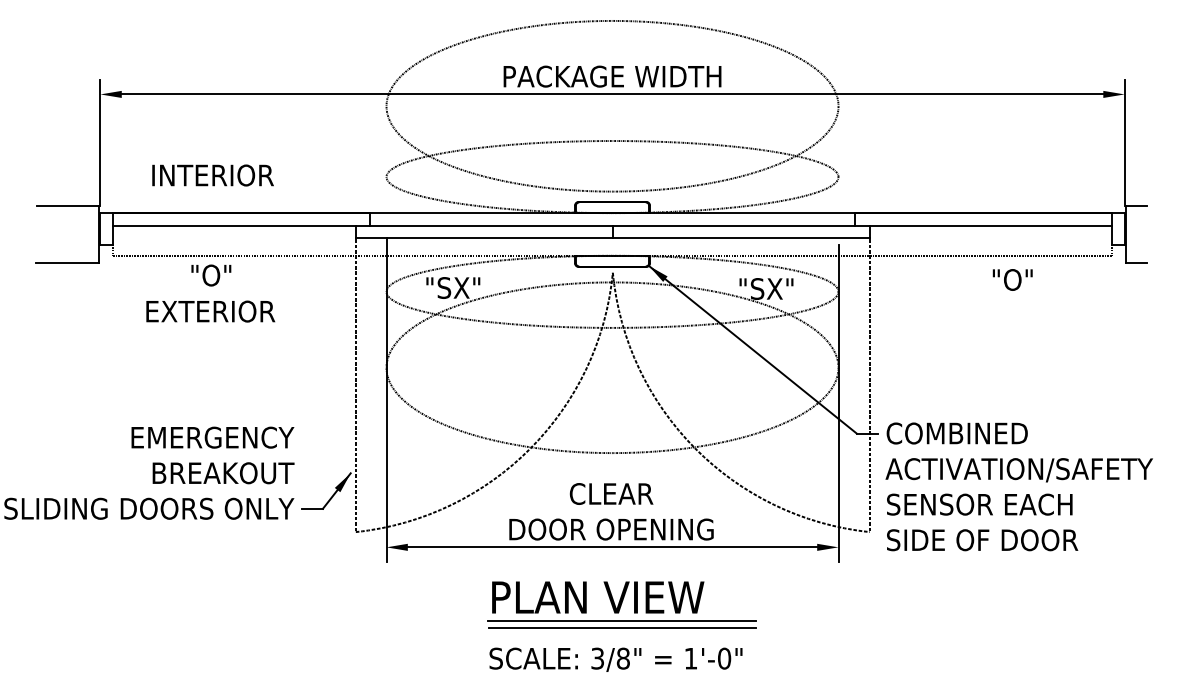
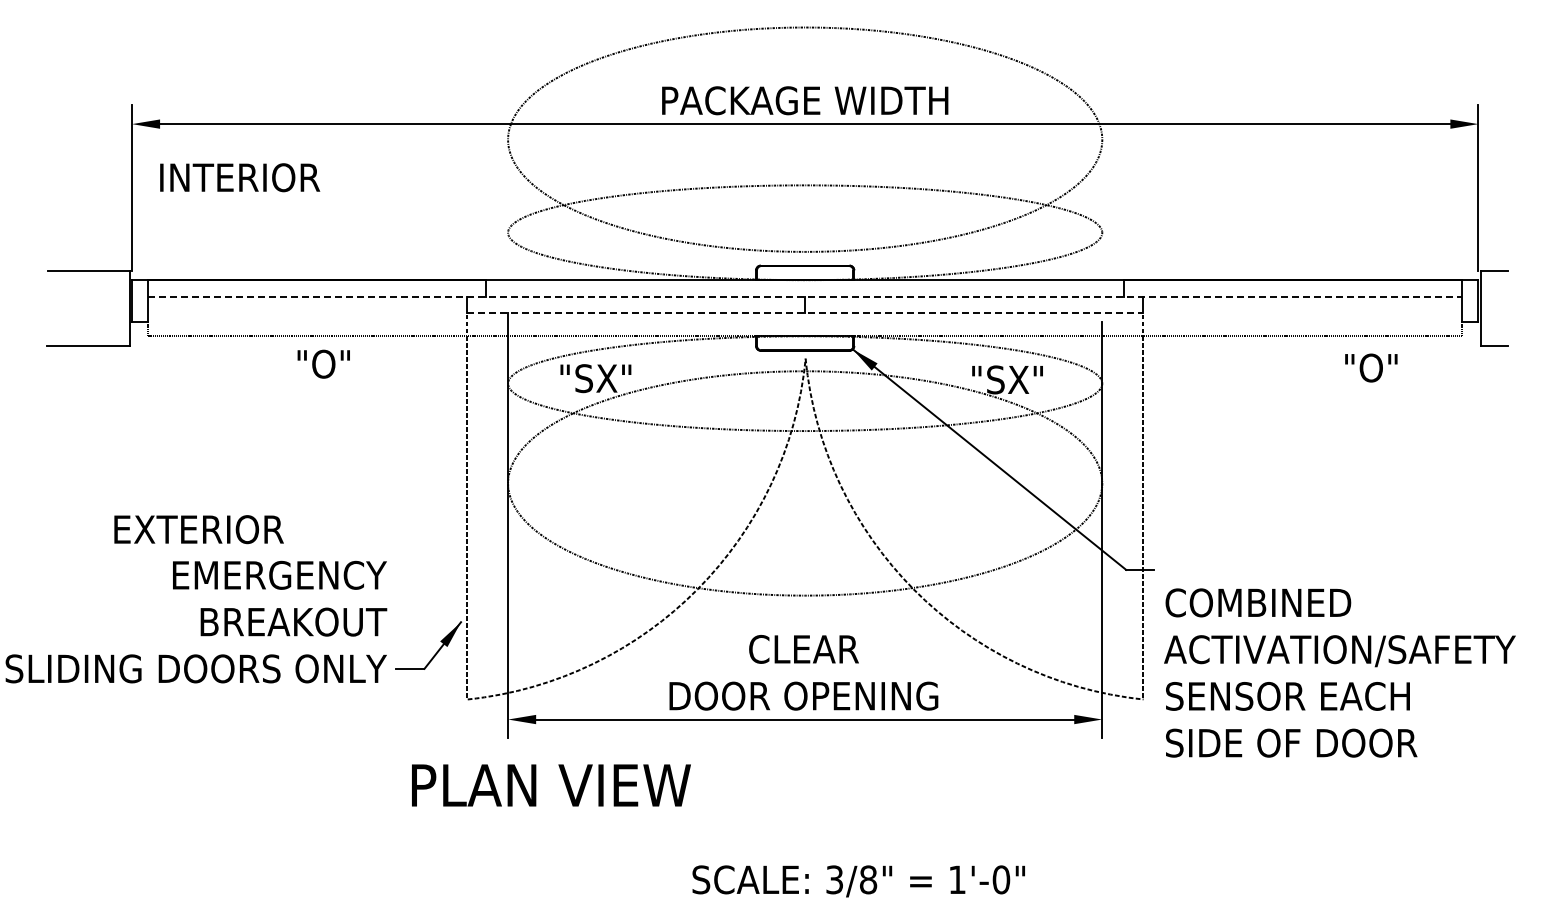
text: (213, 175) -> (240, 177), moved
line: (612, 225) -> (805, 296), solid -> dashed
line: (612, 237) -> (805, 312), solid -> dashed
text: (211, 274) -> (323, 363), moved
text: (1012, 279) -> (1371, 367), moved
text: (210, 311) -> (198, 529), moved
text: (1018, 486) -> (1339, 672), moved
text: (598, 597) -> (551, 785), moved
line: (621, 621) -> (817, 816), removed
line: (621, 627) -> (817, 825), removed
text: (615, 659) -> (858, 881), moved

